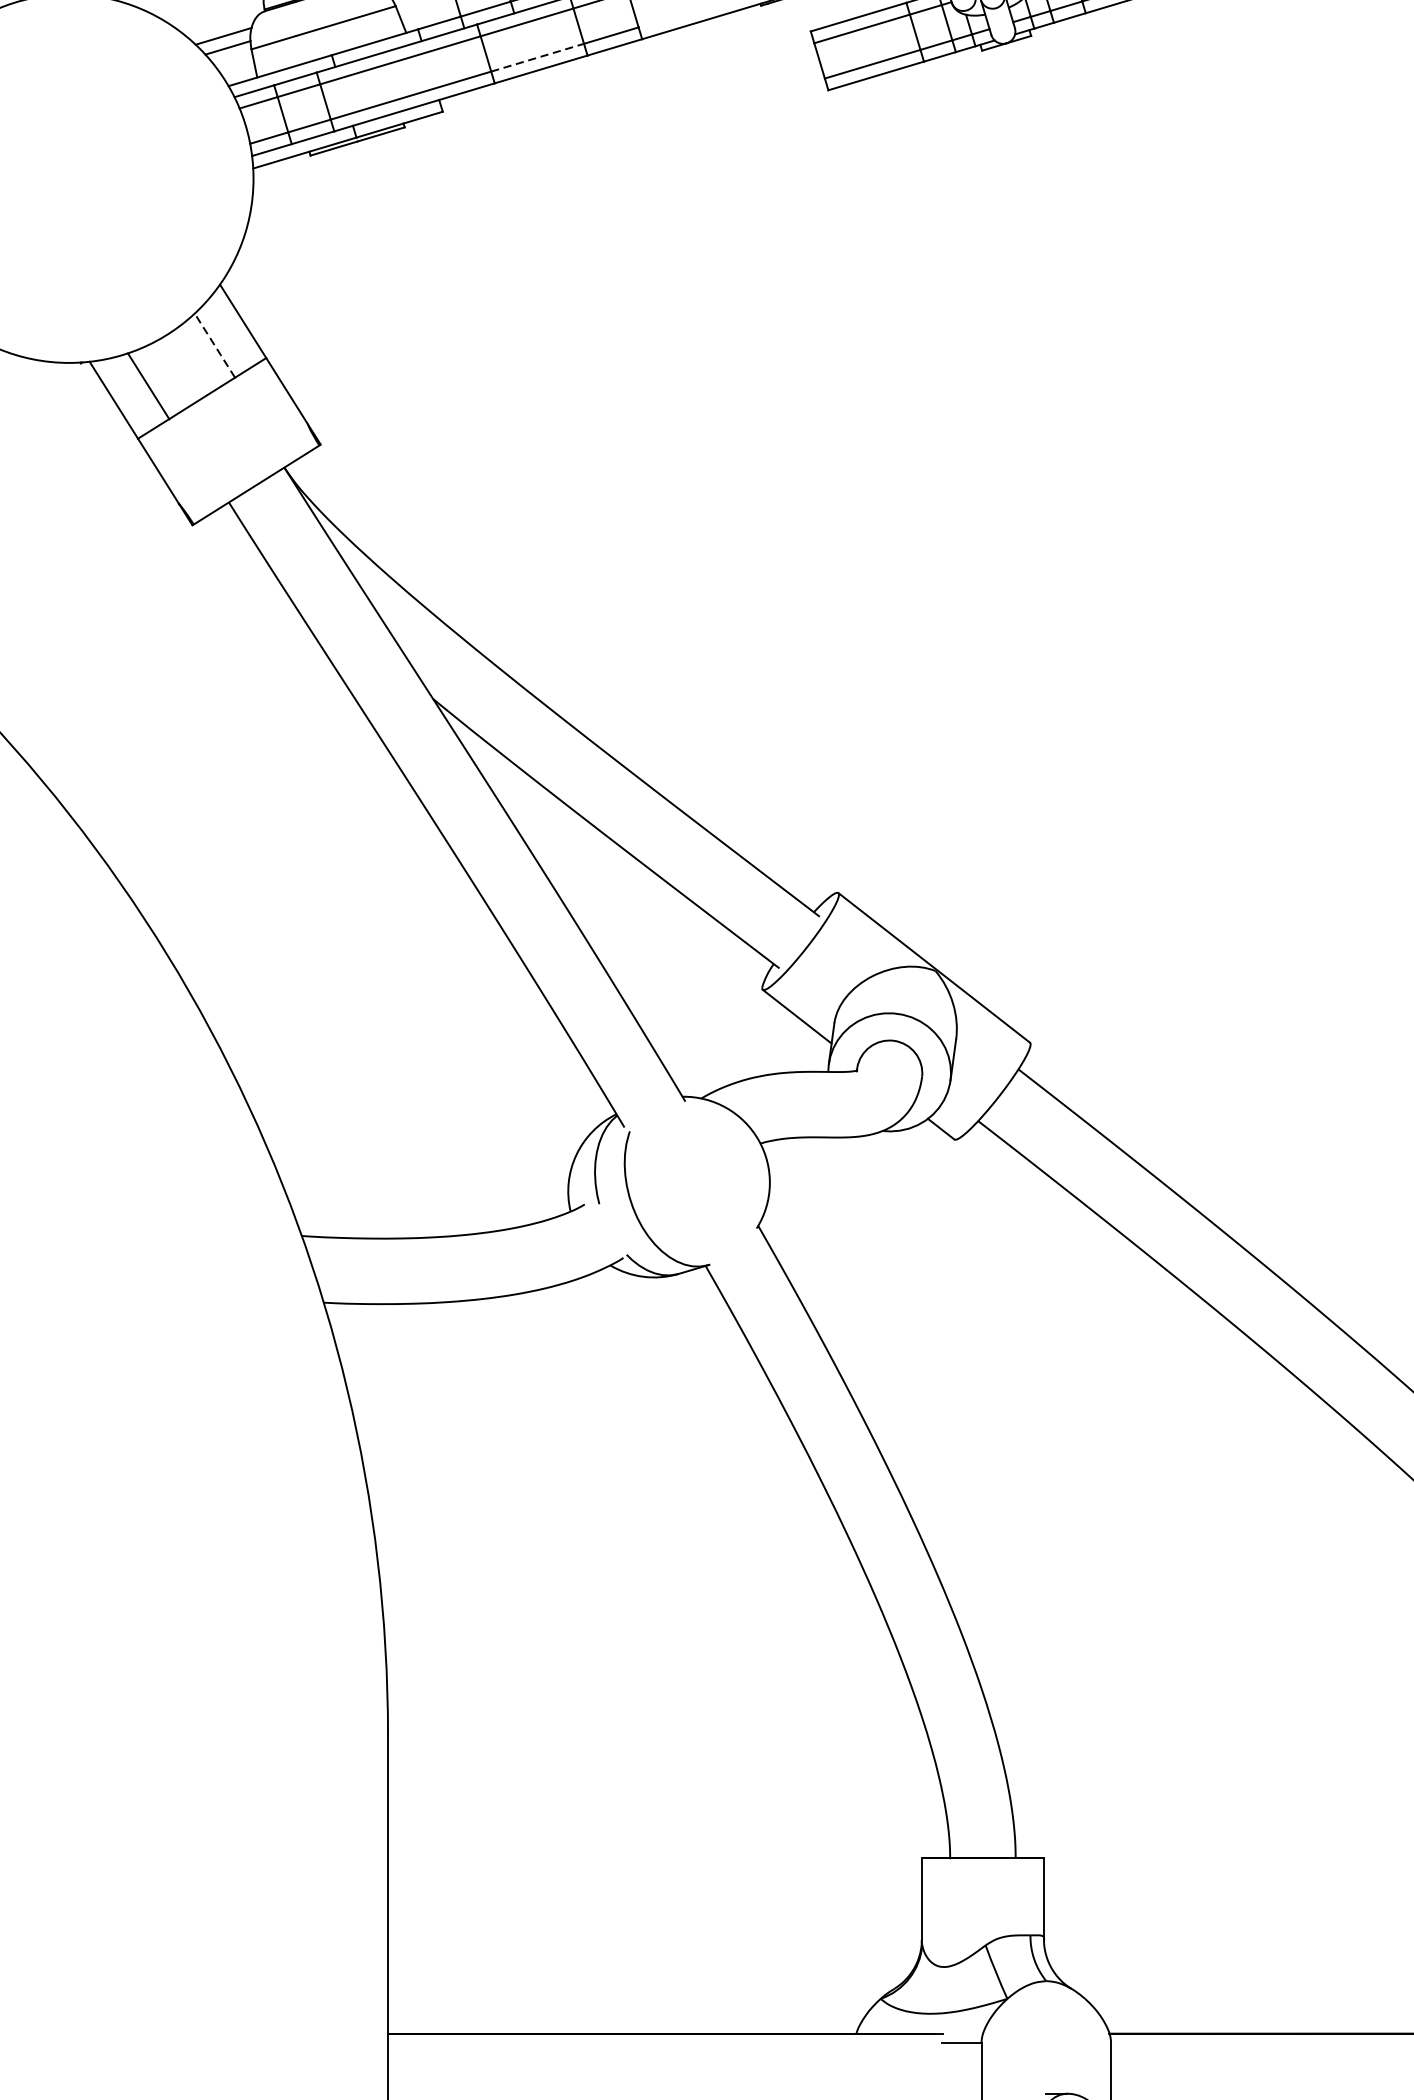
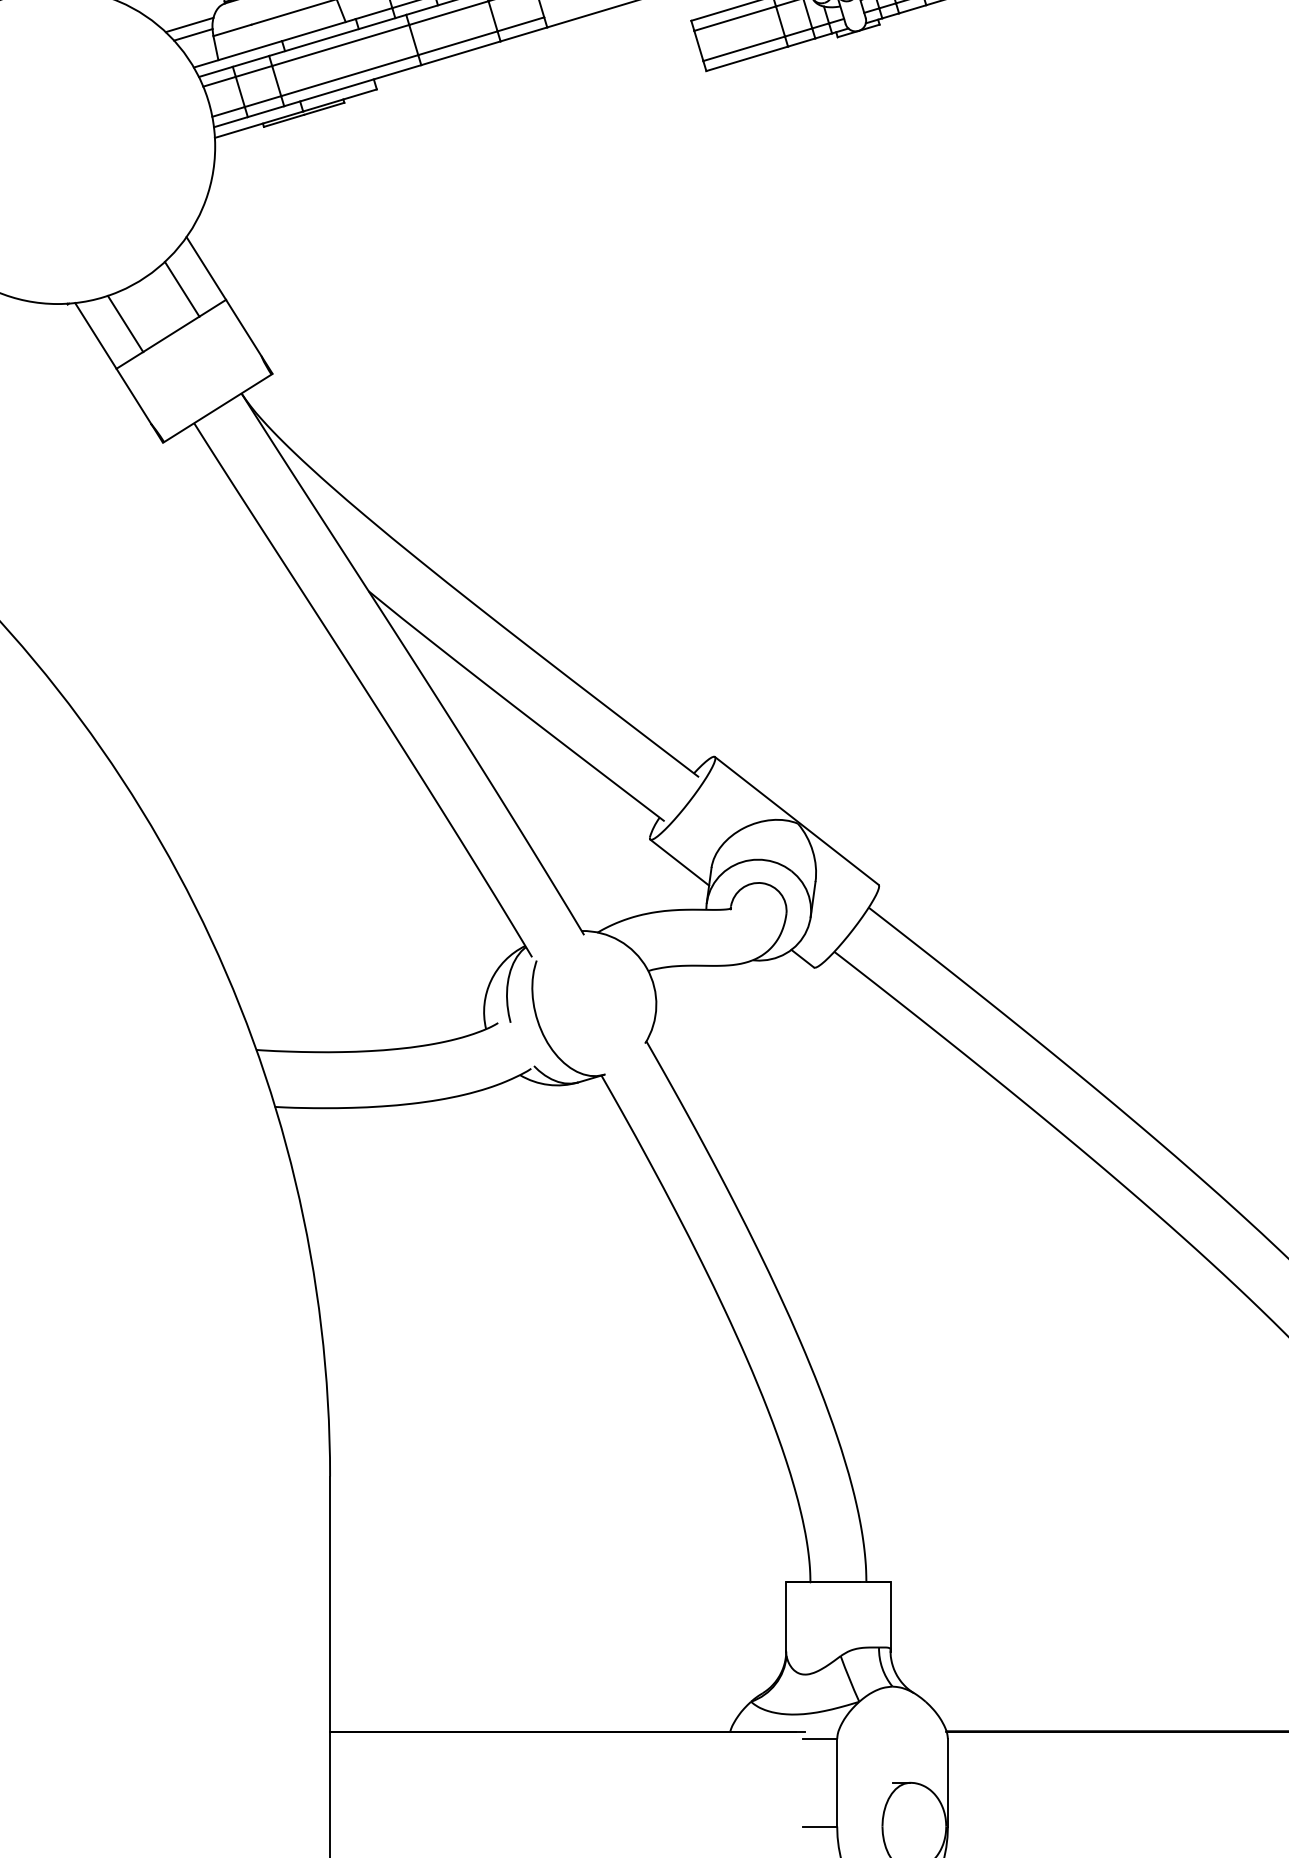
line: (538, 58) -> (458, 43), dashed -> solid
line: (214, 344) -> (181, 288), dashed -> solid

